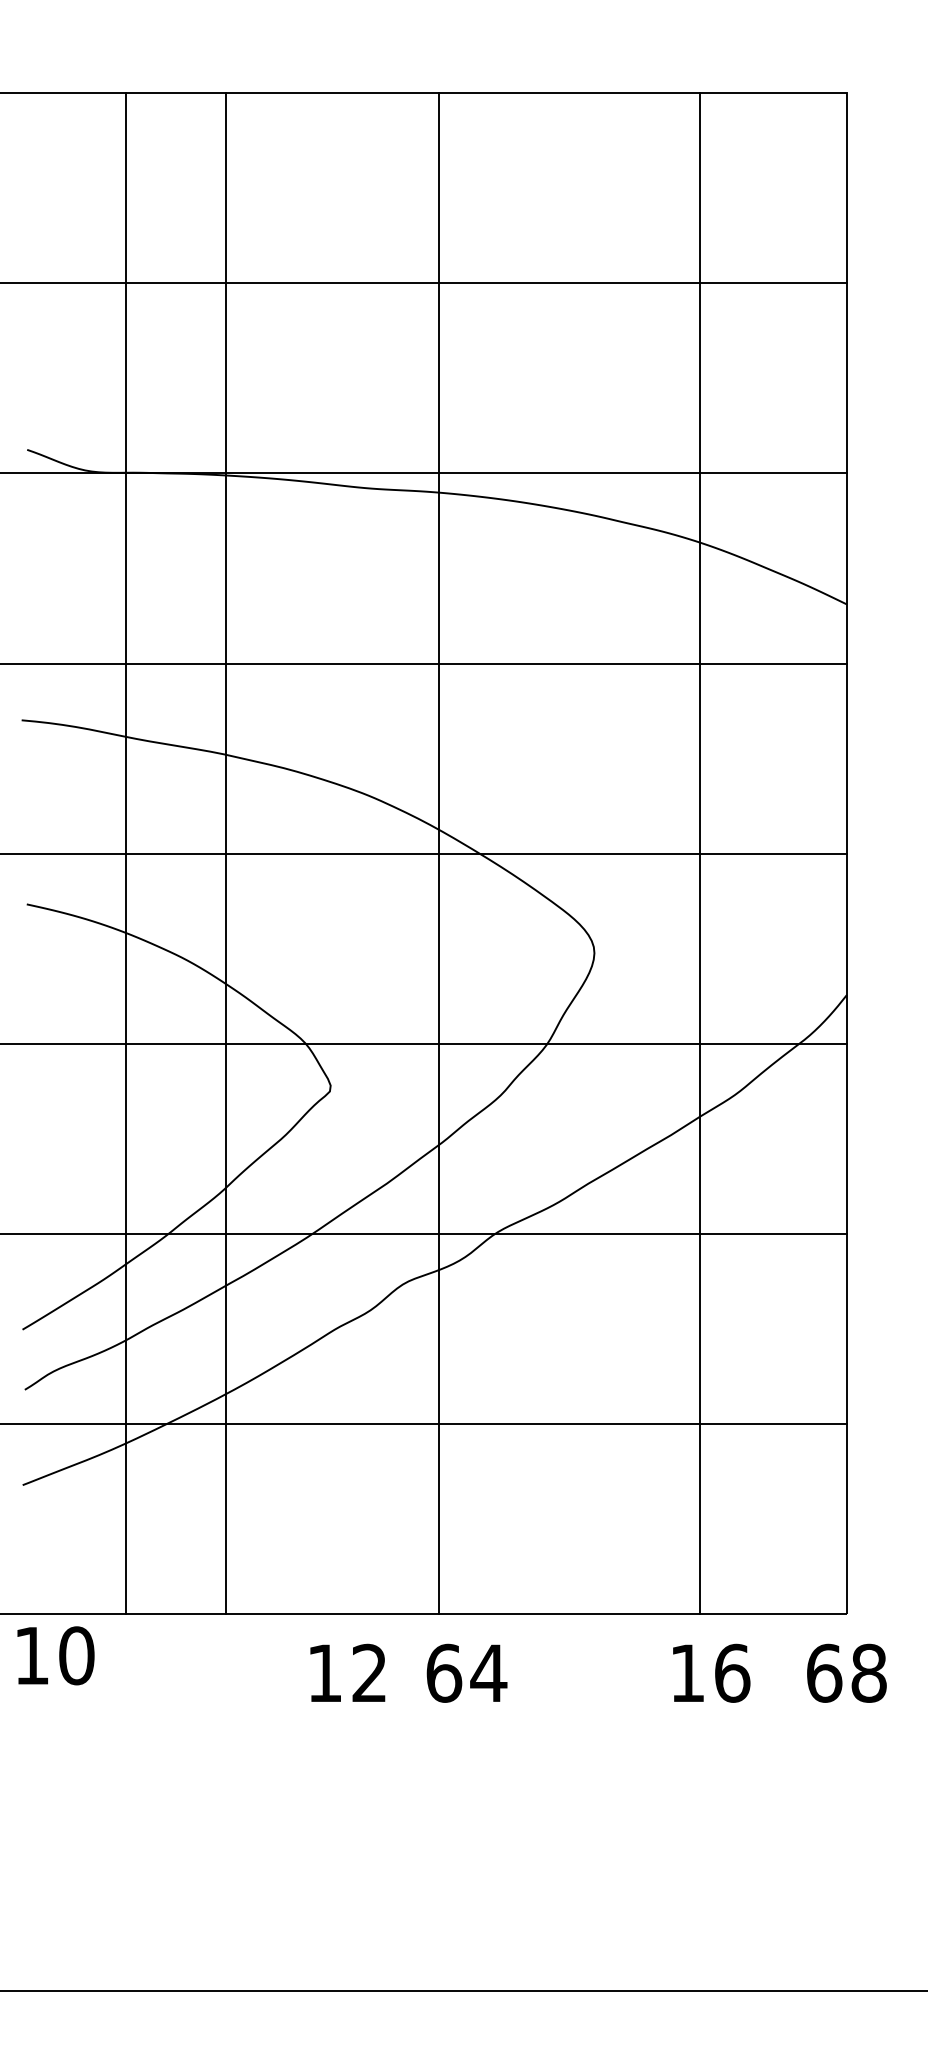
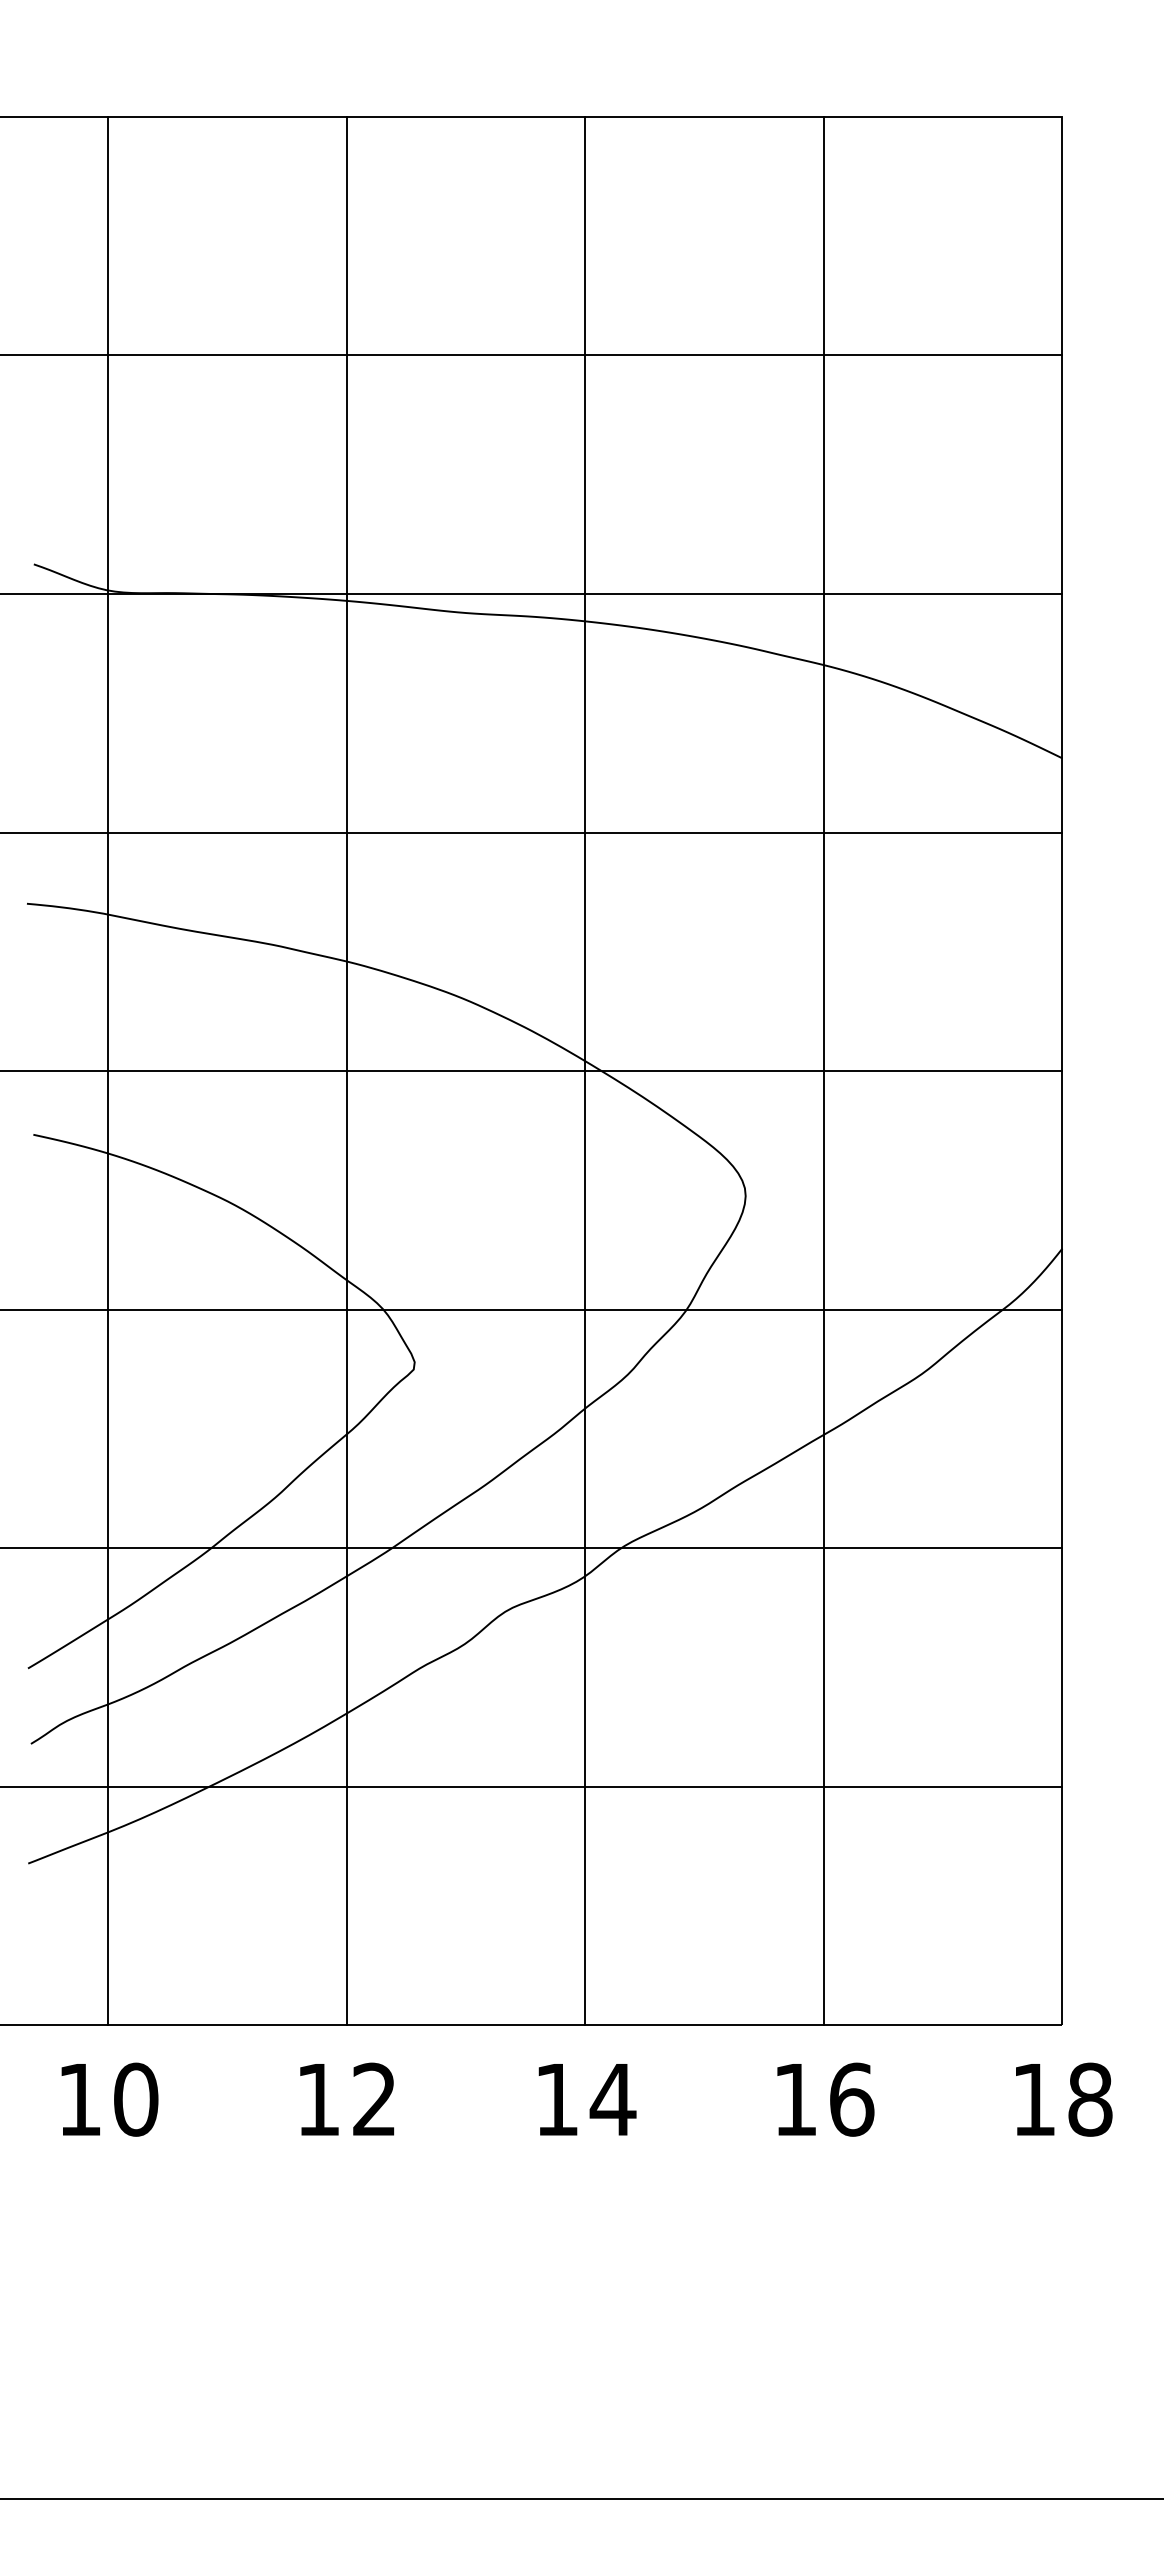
line: (126, 853) -> (108, 1070), moved
line: (226, 853) -> (346, 1070), moved
line: (438, 853) -> (585, 1070), moved
line: (699, 853) -> (823, 1070), moved
text: (55, 1655) -> (109, 2099), moved
text: (348, 1672) -> (347, 2098), moved
text: (444, 1673) -> (557, 2099), 64 -> 14
text: (711, 1673) -> (825, 2099), moved
text: (824, 1673) -> (1034, 2099), 68 -> 18

